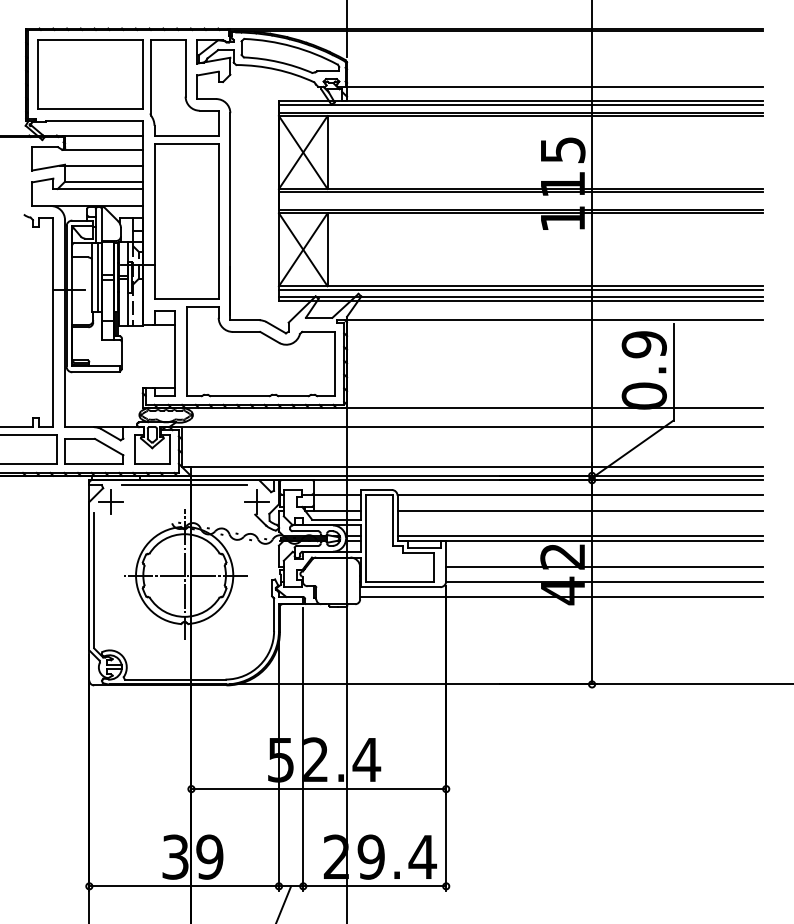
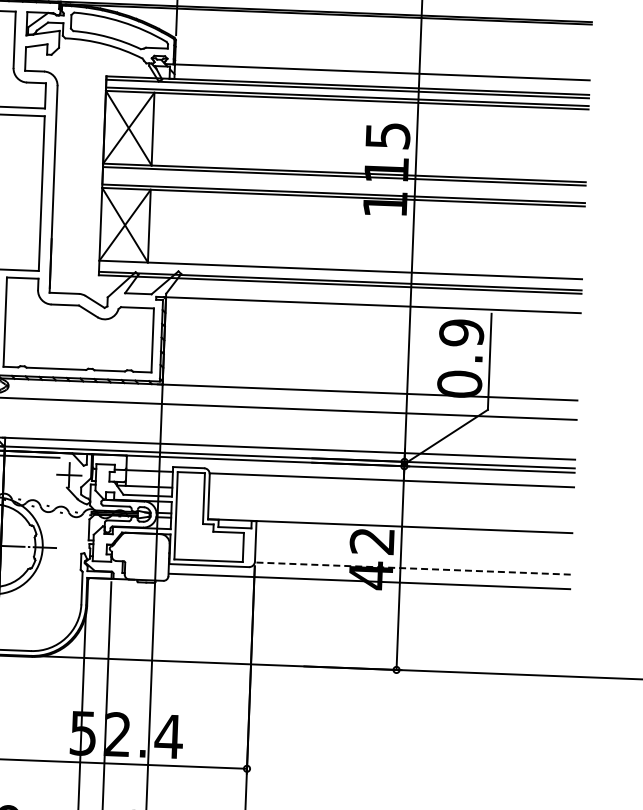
line: (520, 289) -> (340, 273), removed
line: (579, 510) -> (390, 495), removed
line: (579, 536) -> (389, 521), removed
line: (604, 566) -> (413, 552), removed
line: (603, 582) -> (411, 568), solid -> dashed

